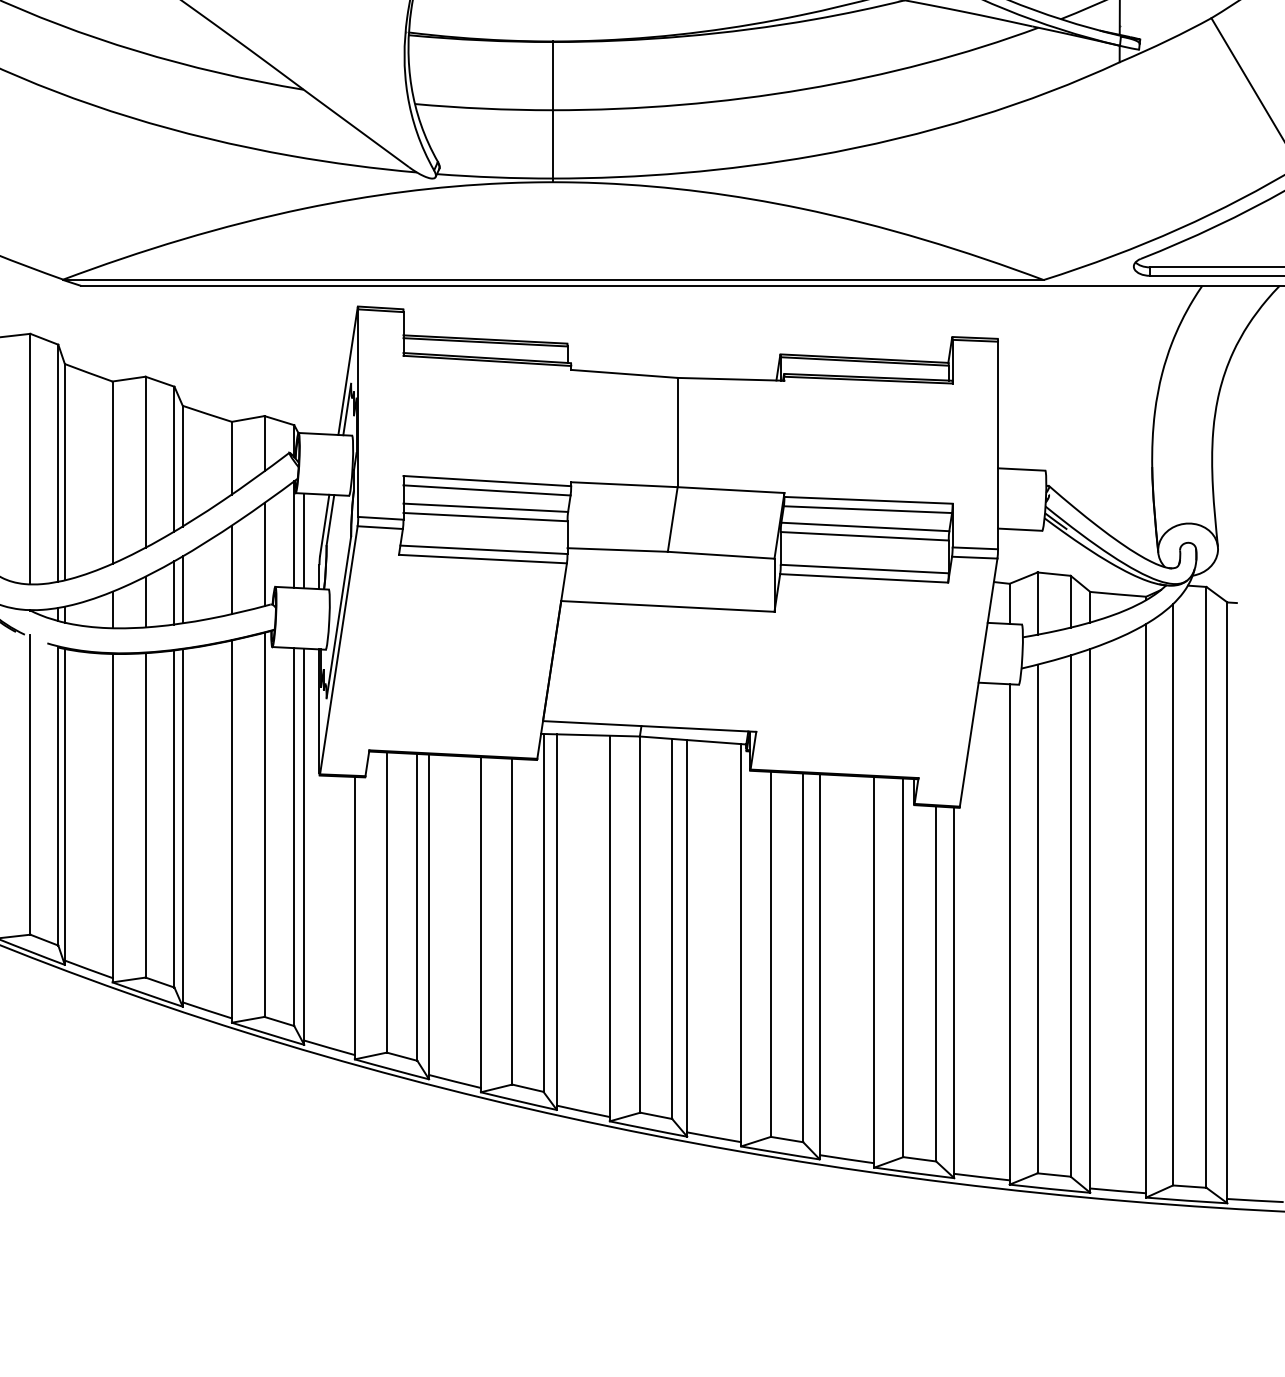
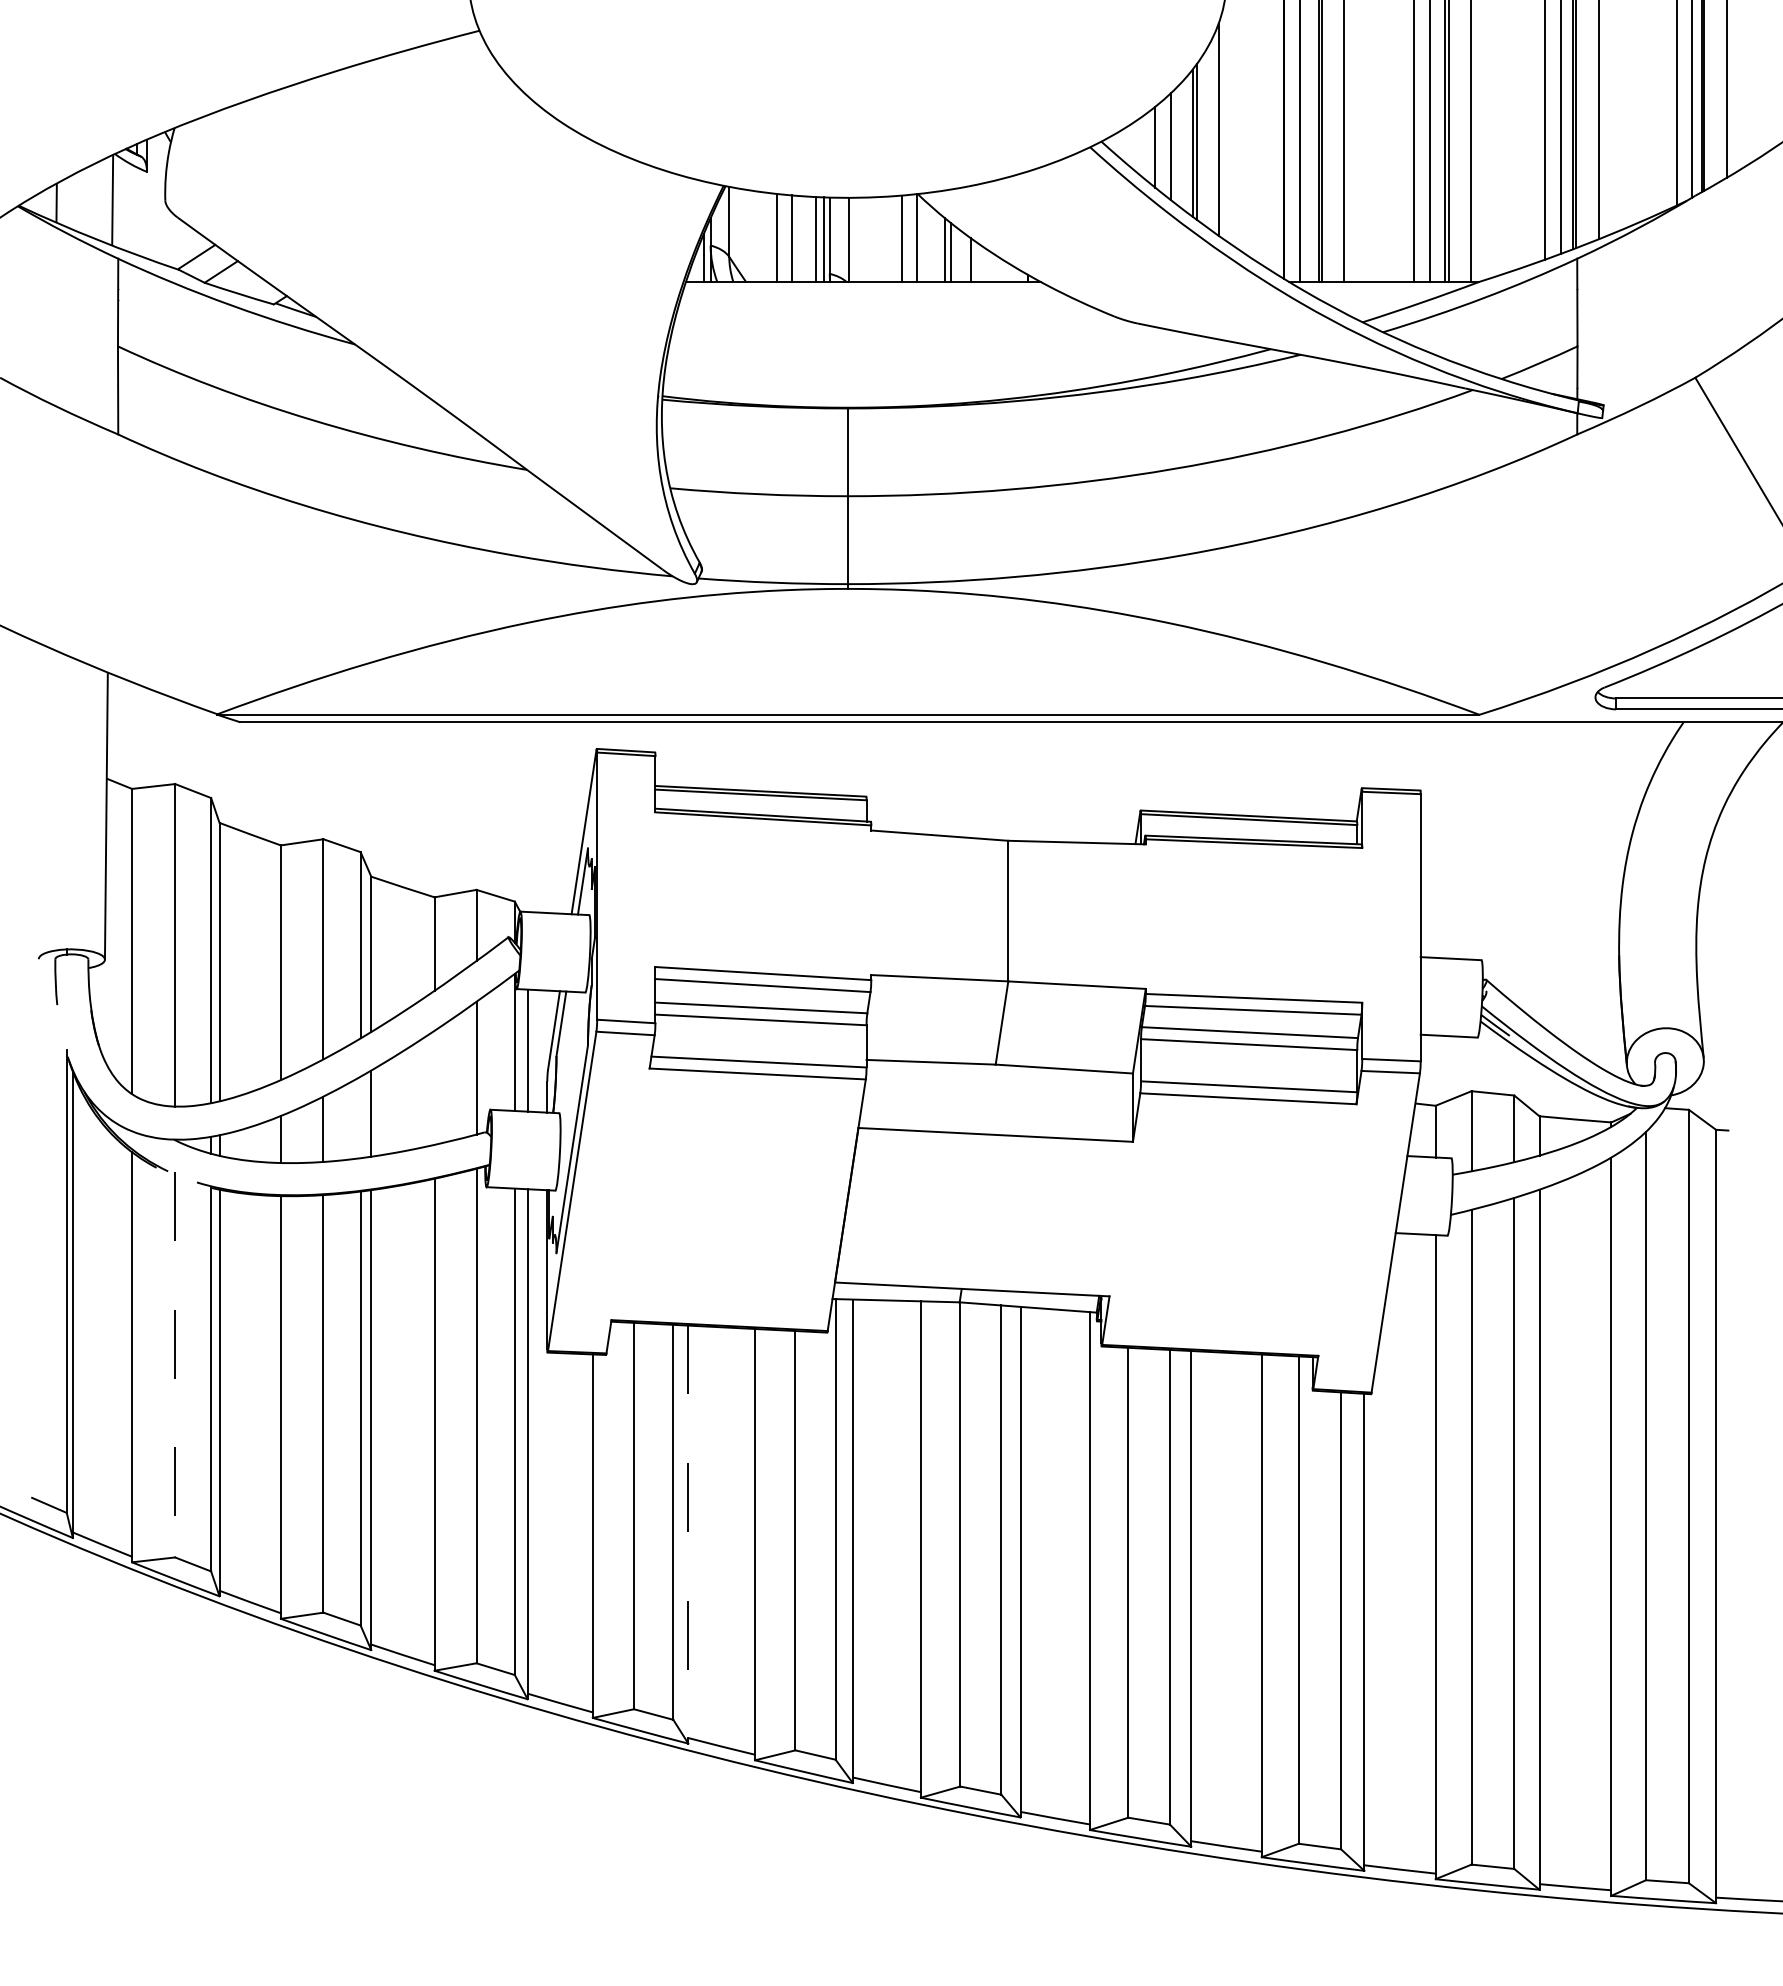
line: (231, 569) -> (434, 1087), removed
line: (174, 592) -> (360, 1117), removed
line: (30, 784) -> (175, 1364), solid -> dashed
line: (429, 915) -> (688, 1532), solid -> dashed

